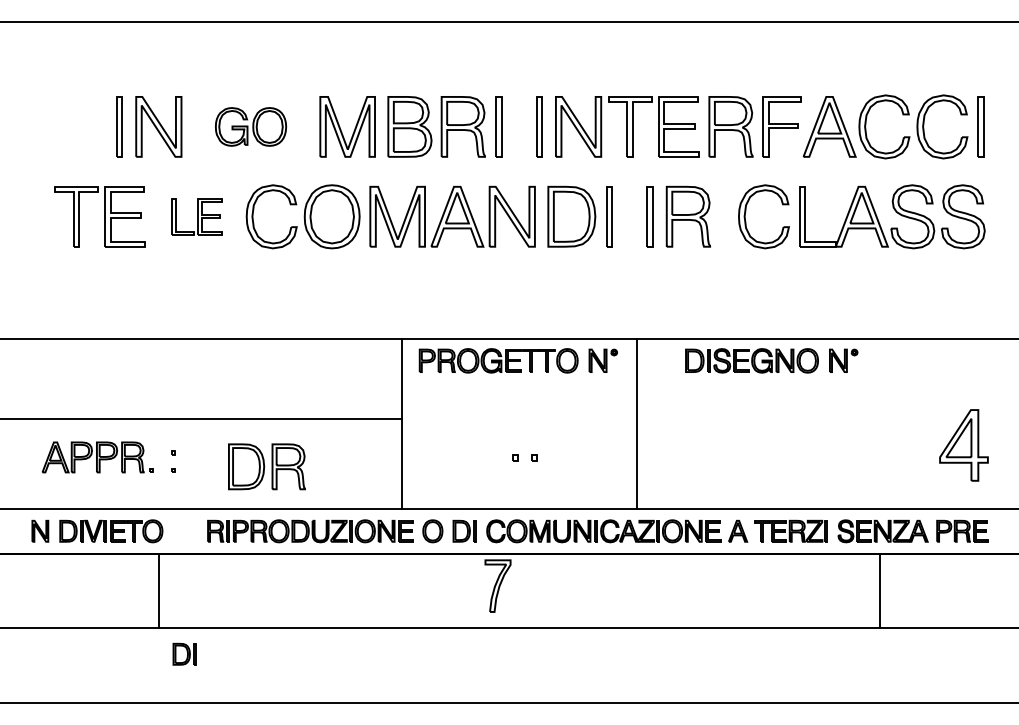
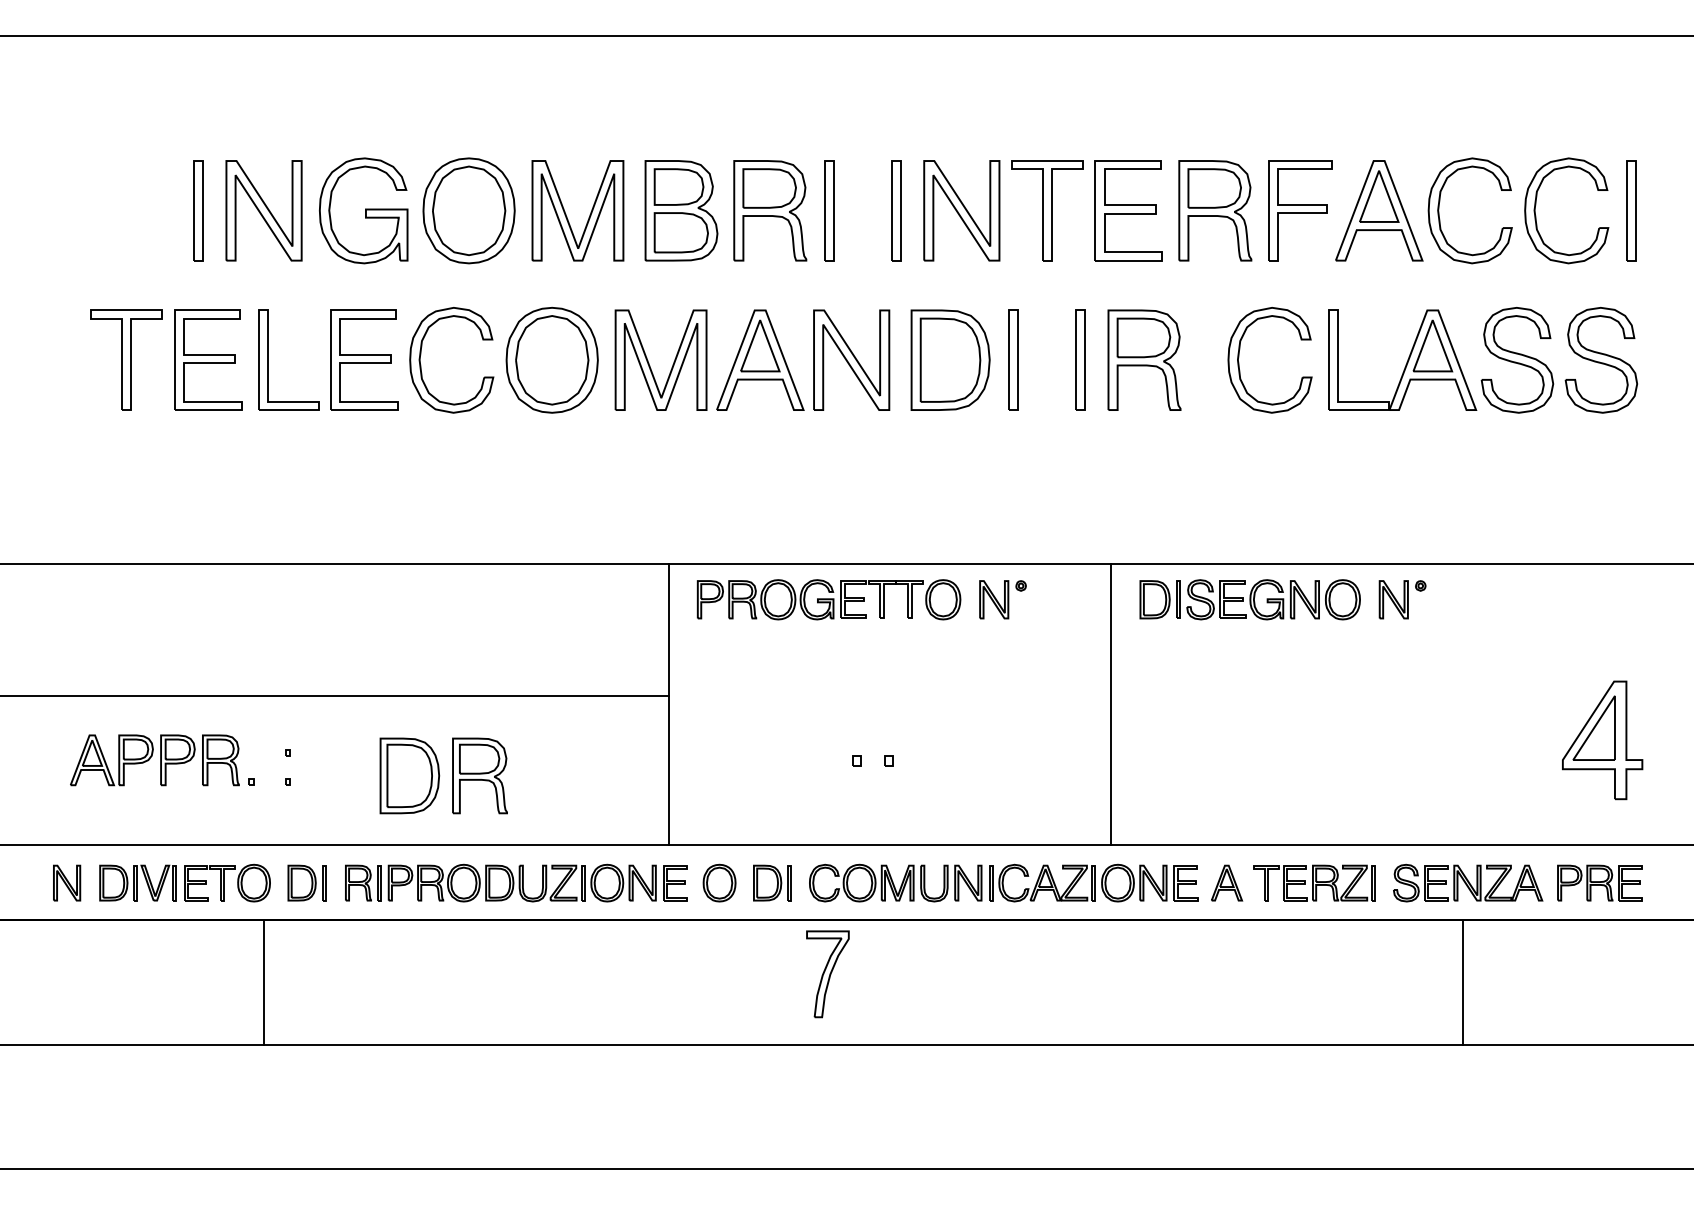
part: (250, 126) -> (416, 210), size x1.67
part: (197, 216) -> (328, 359), size x1.67
line: (636, 423) -> (1111, 703), moved
part: (184, 653) -> (306, 881), moved

